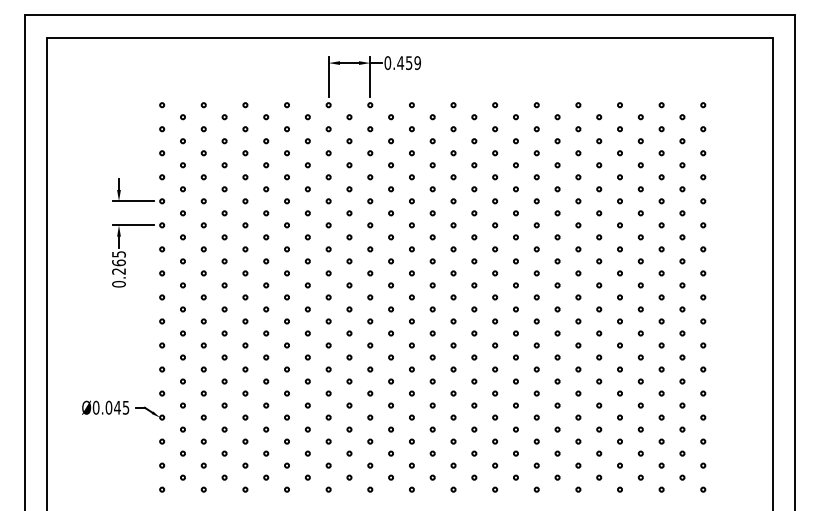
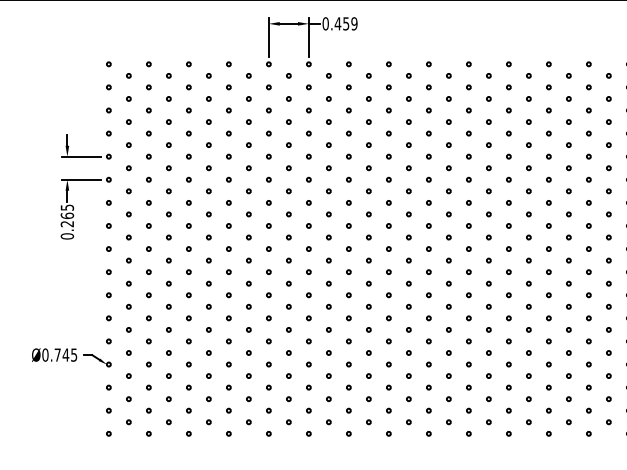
text: (108, 407) -> (57, 354), Ø0.045 -> Ø0.745

